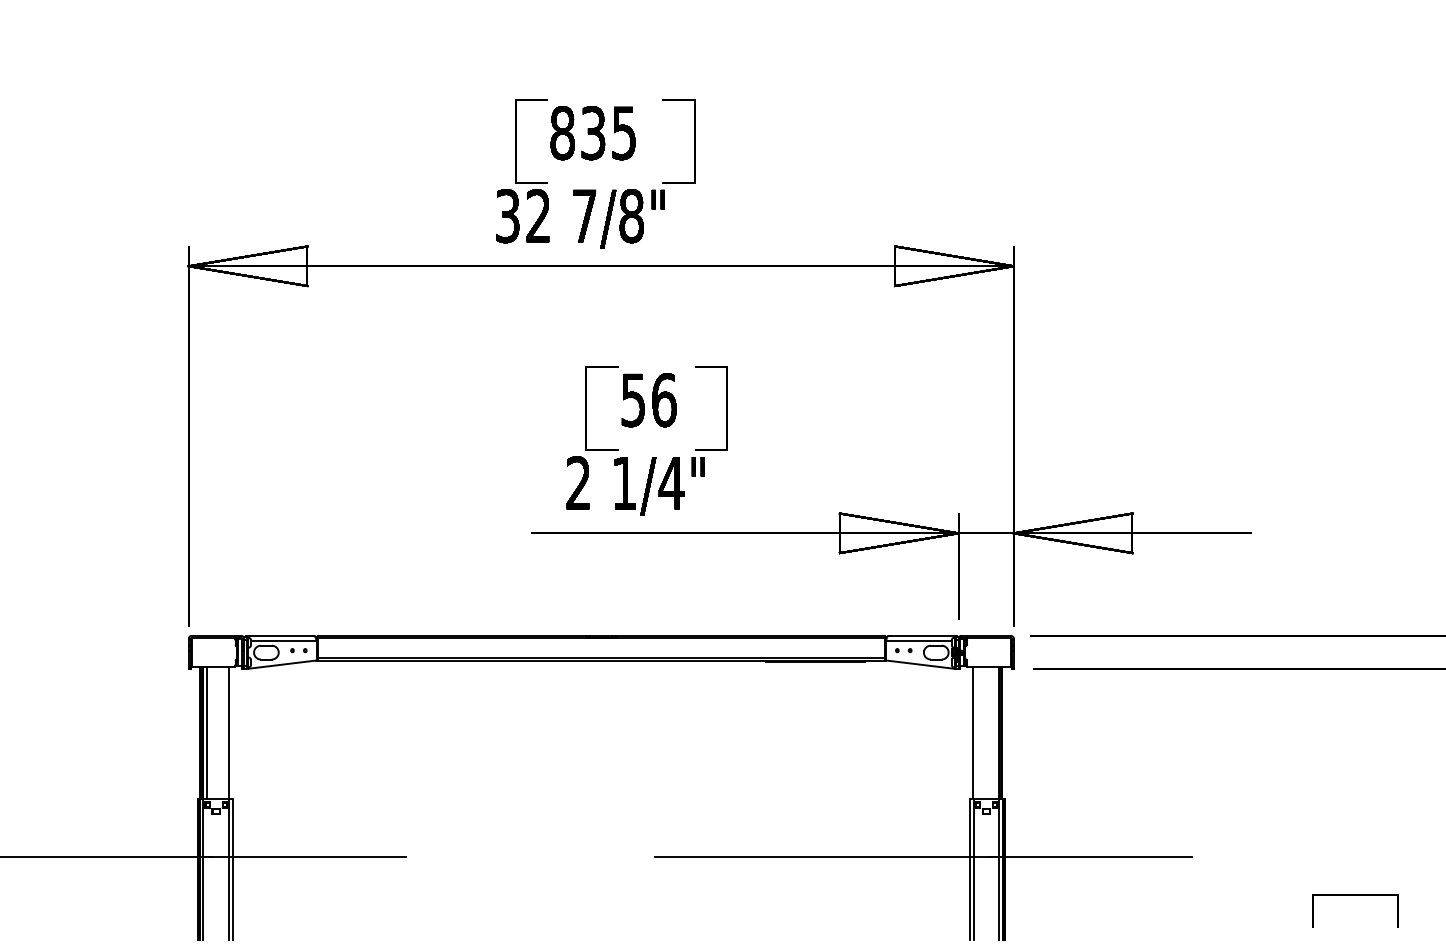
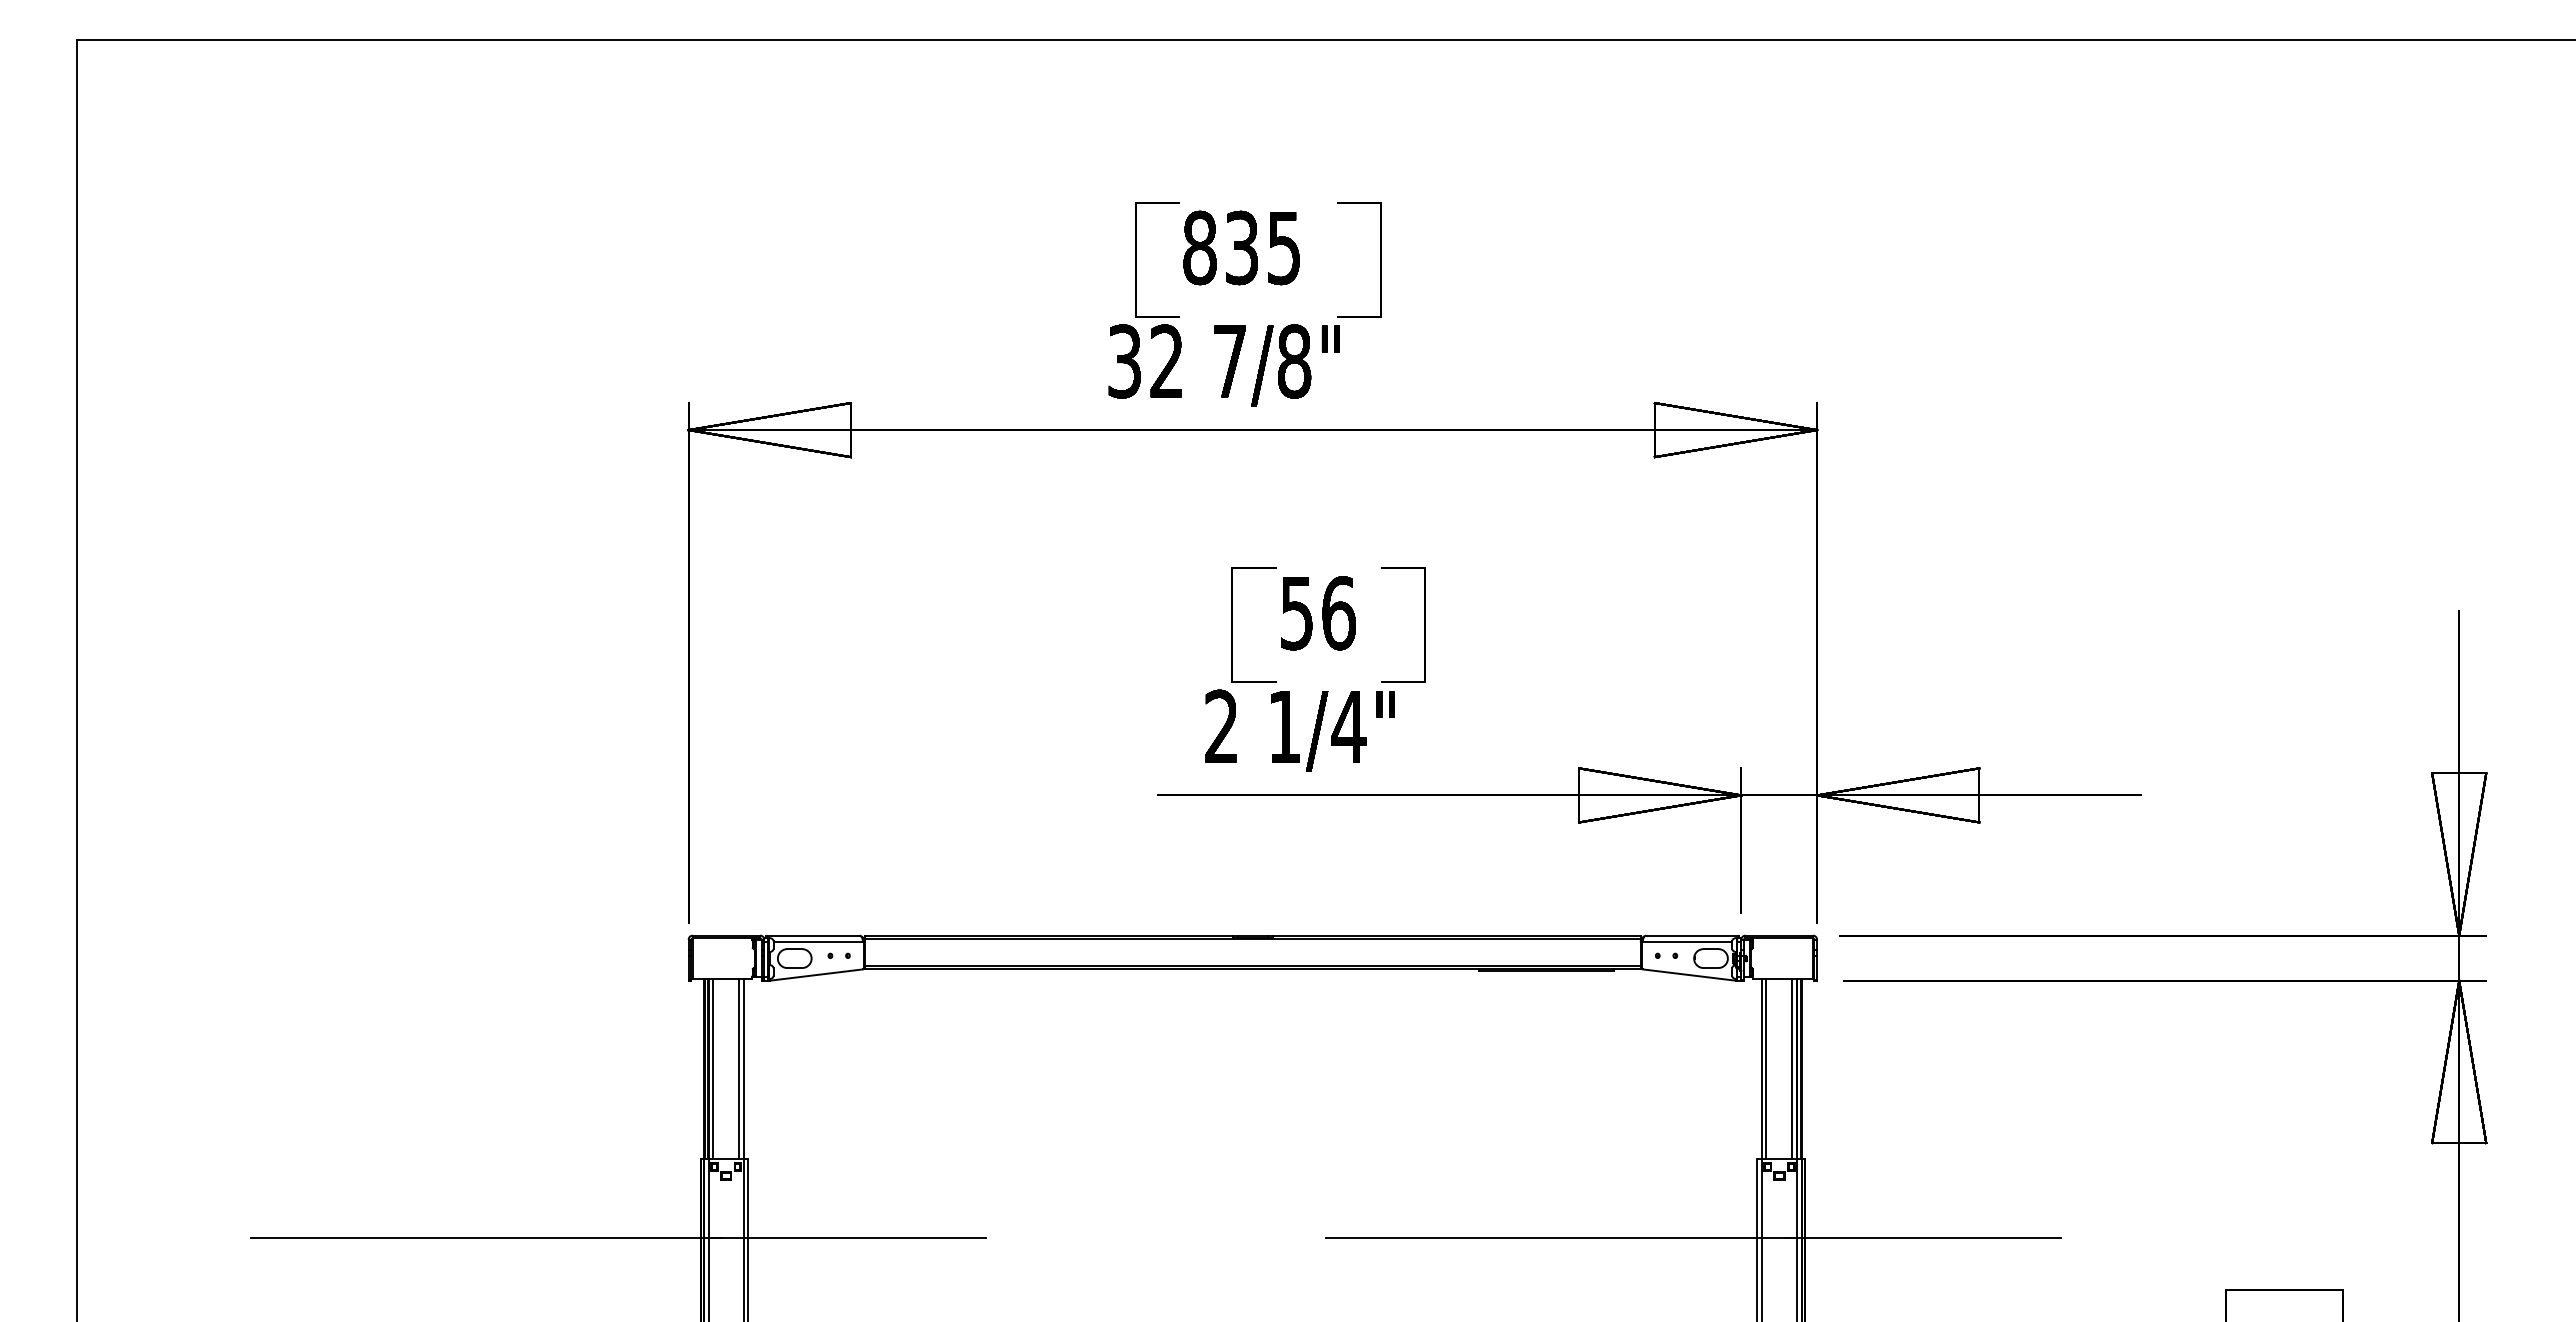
line: (226, 732) -> (739, 1068), added
line: (976, 732) -> (1766, 1068), added
line: (995, 732) -> (1792, 1068), added

